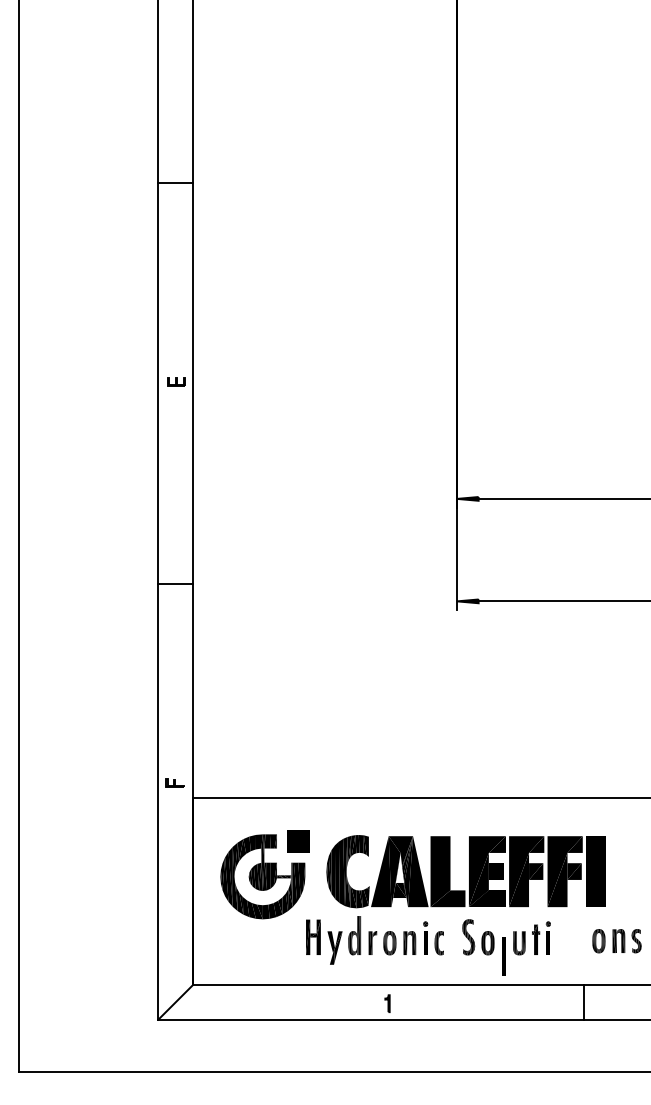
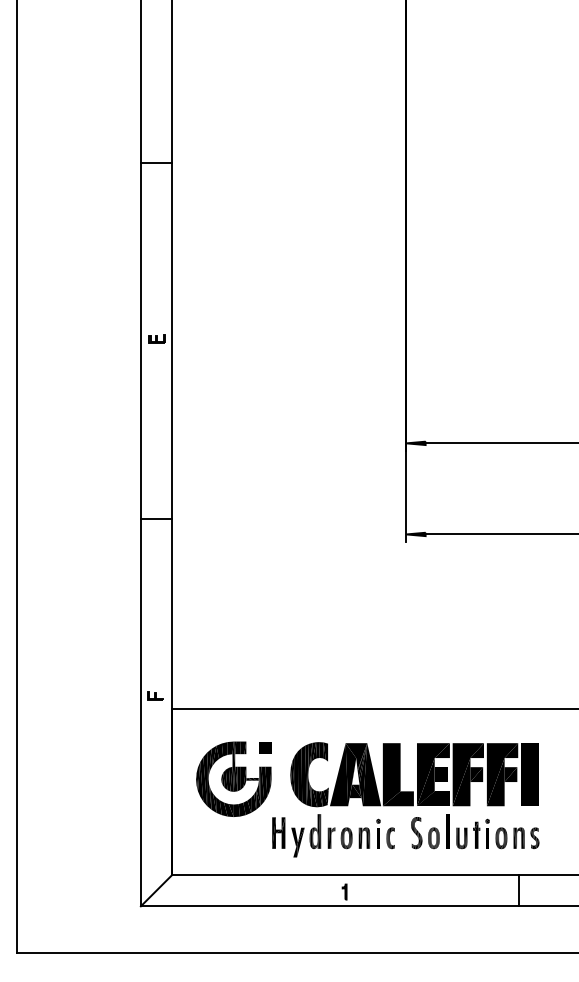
part: (297, 841) -> (264, 747), size x0.62
part: (616, 941) -> (517, 838), moved
line: (503, 956) -> (447, 831), moved

